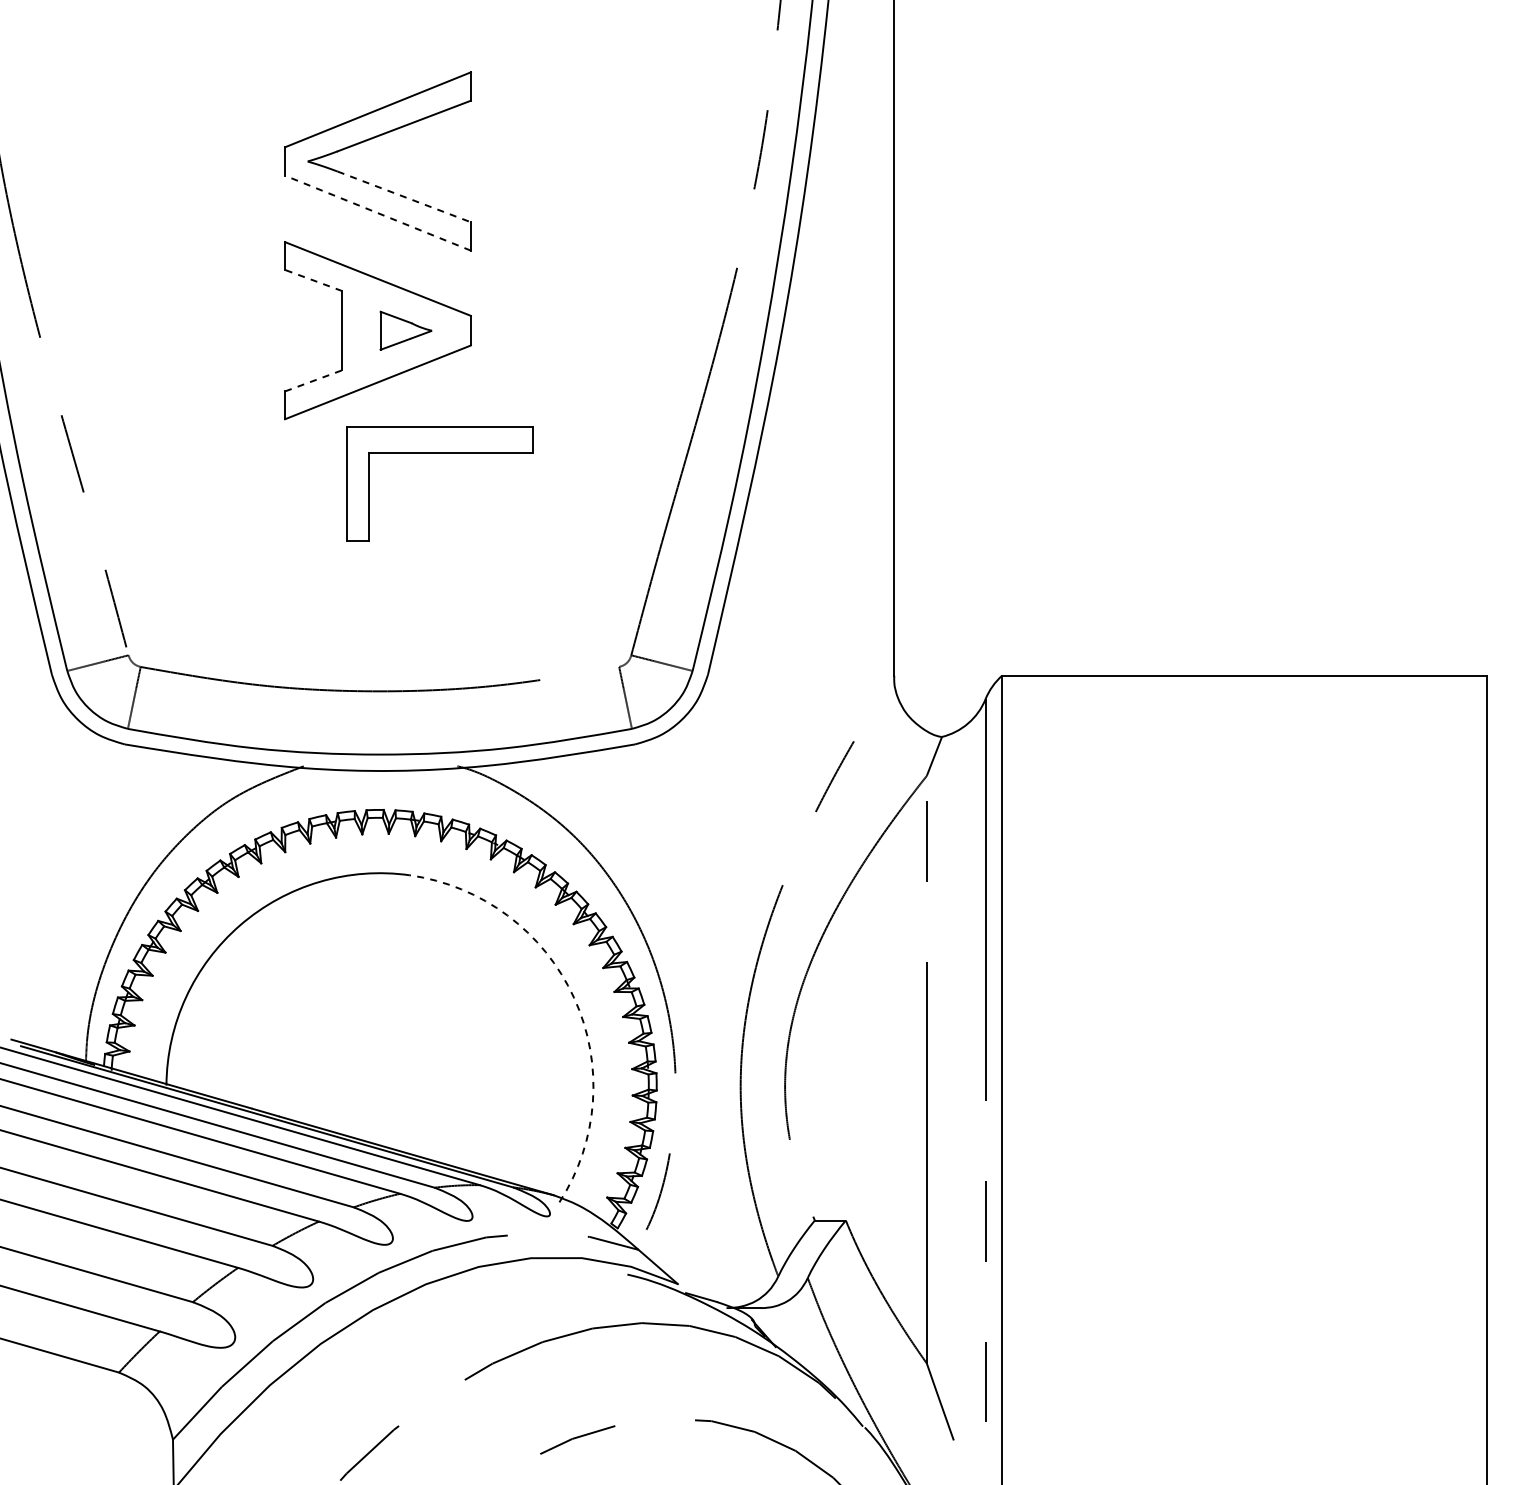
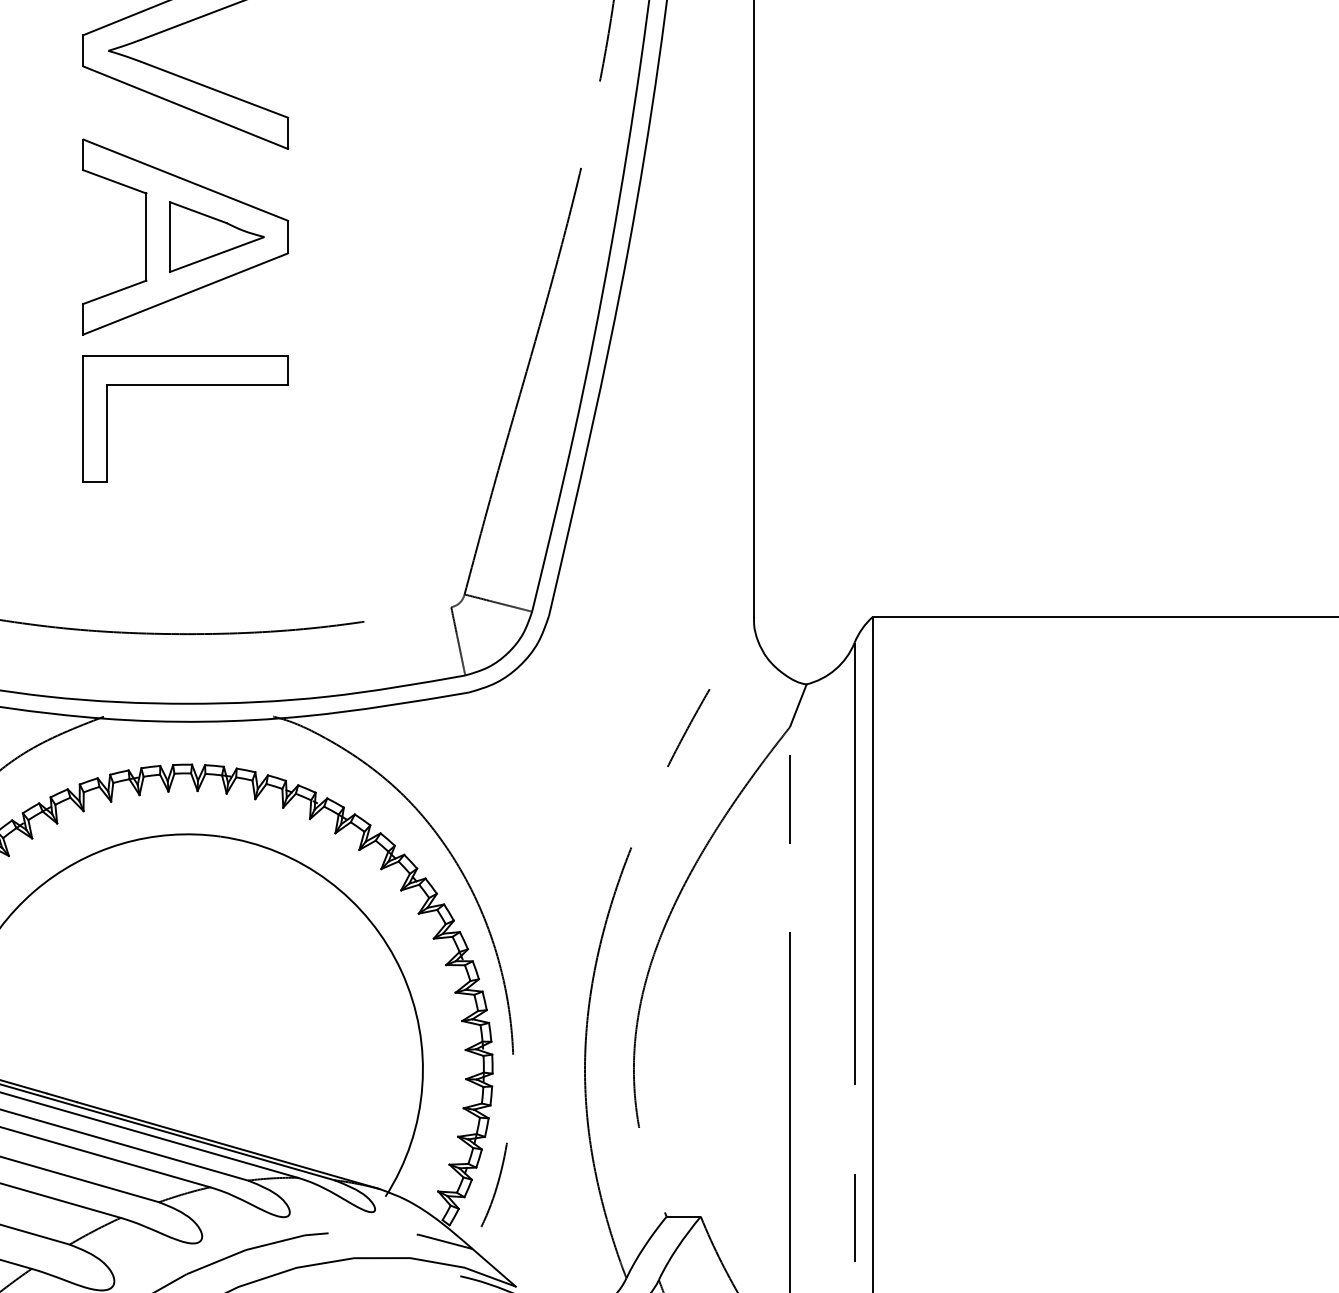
line: (404, 197) -> (214, 90), dashed -> solid
line: (377, 212) -> (185, 106), dashed -> solid
line: (313, 280) -> (114, 181), dashed -> solid
part: (405, 330) -> (216, 236), size x1.67
line: (314, 380) -> (115, 291), dashed -> solid
part: (439, 453) -> (185, 385), moved
arc: (574, 997) -> (402, 971), dashed -> solid

